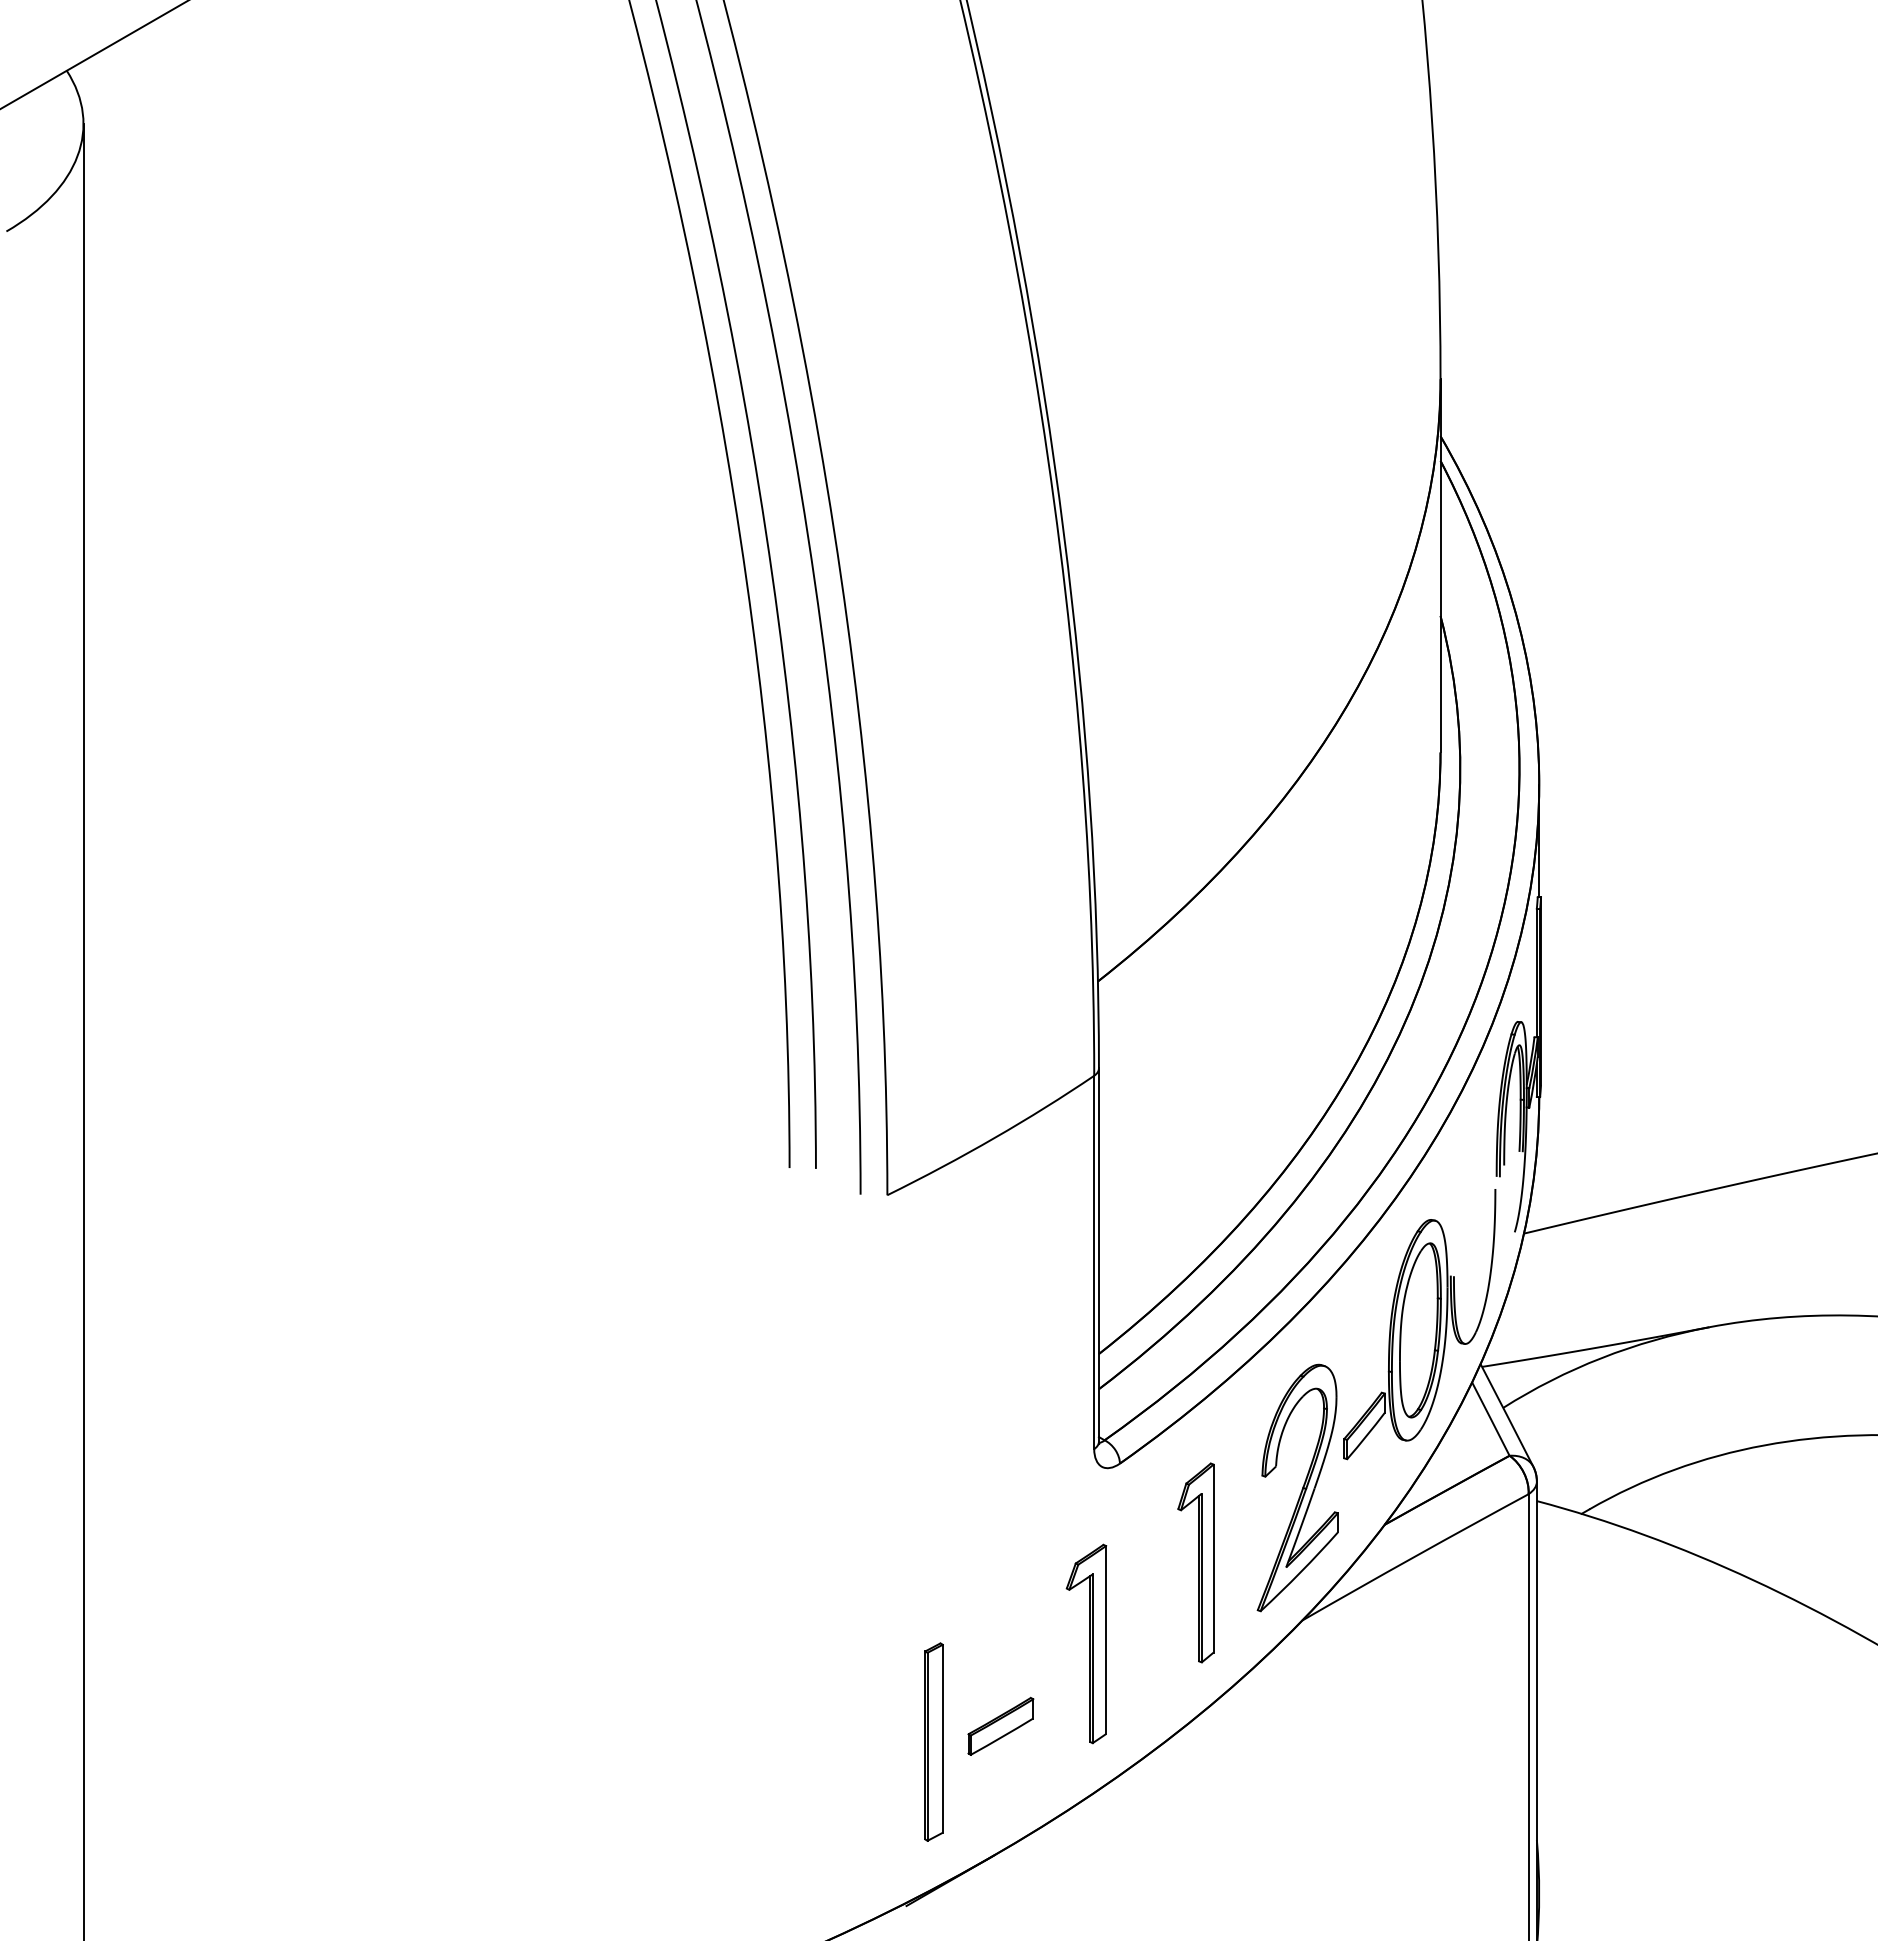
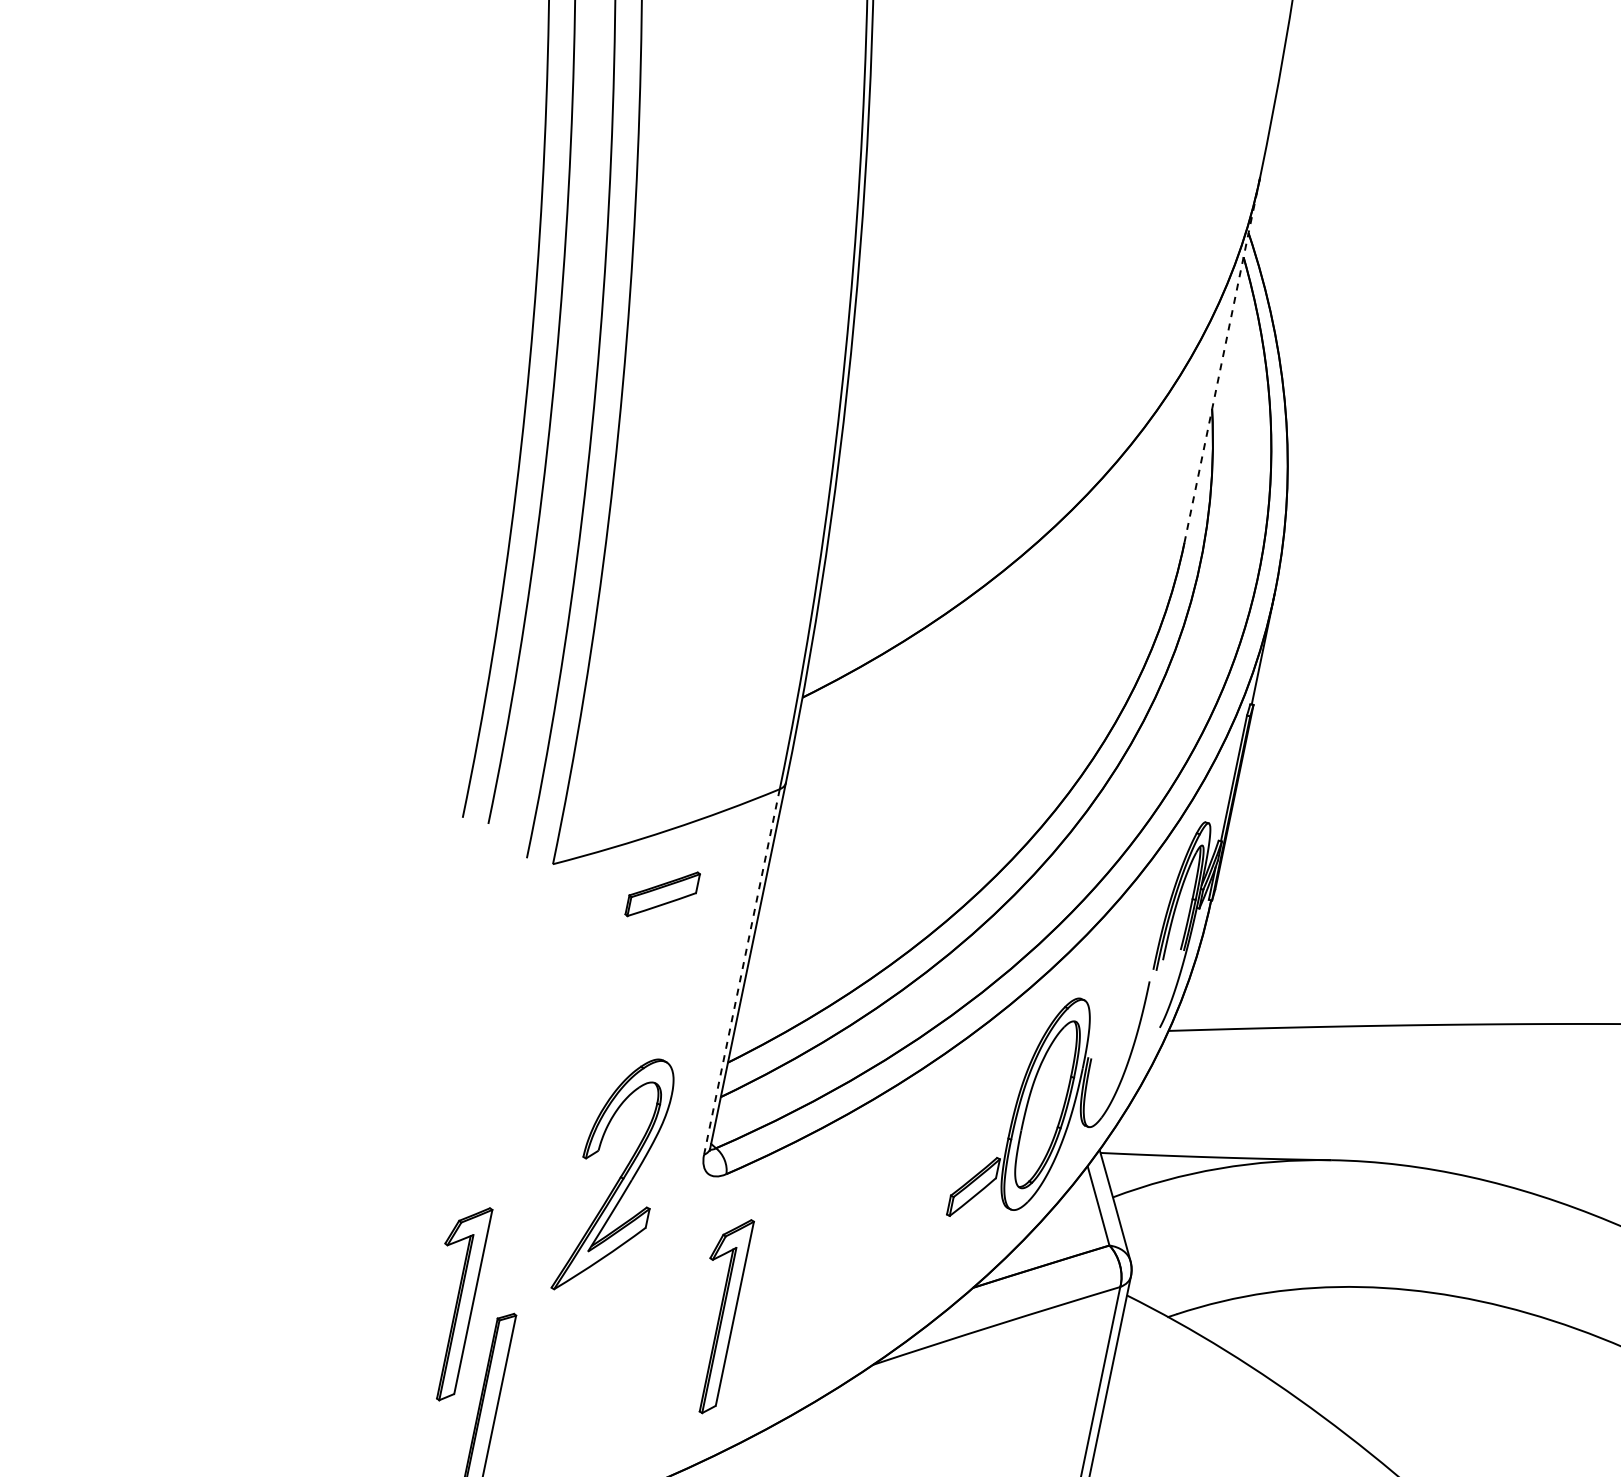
line: (1440, 565) -> (1222, 359), solid -> dashed
line: (1094, 1262) -> (742, 972), solid -> dashed
part: (1297, 1487) -> (615, 1175), moved
part: (1195, 1562) -> (716, 1313), moved
part: (1086, 1643) -> (453, 1301), moved
part: (1000, 1725) -> (662, 893), moved

